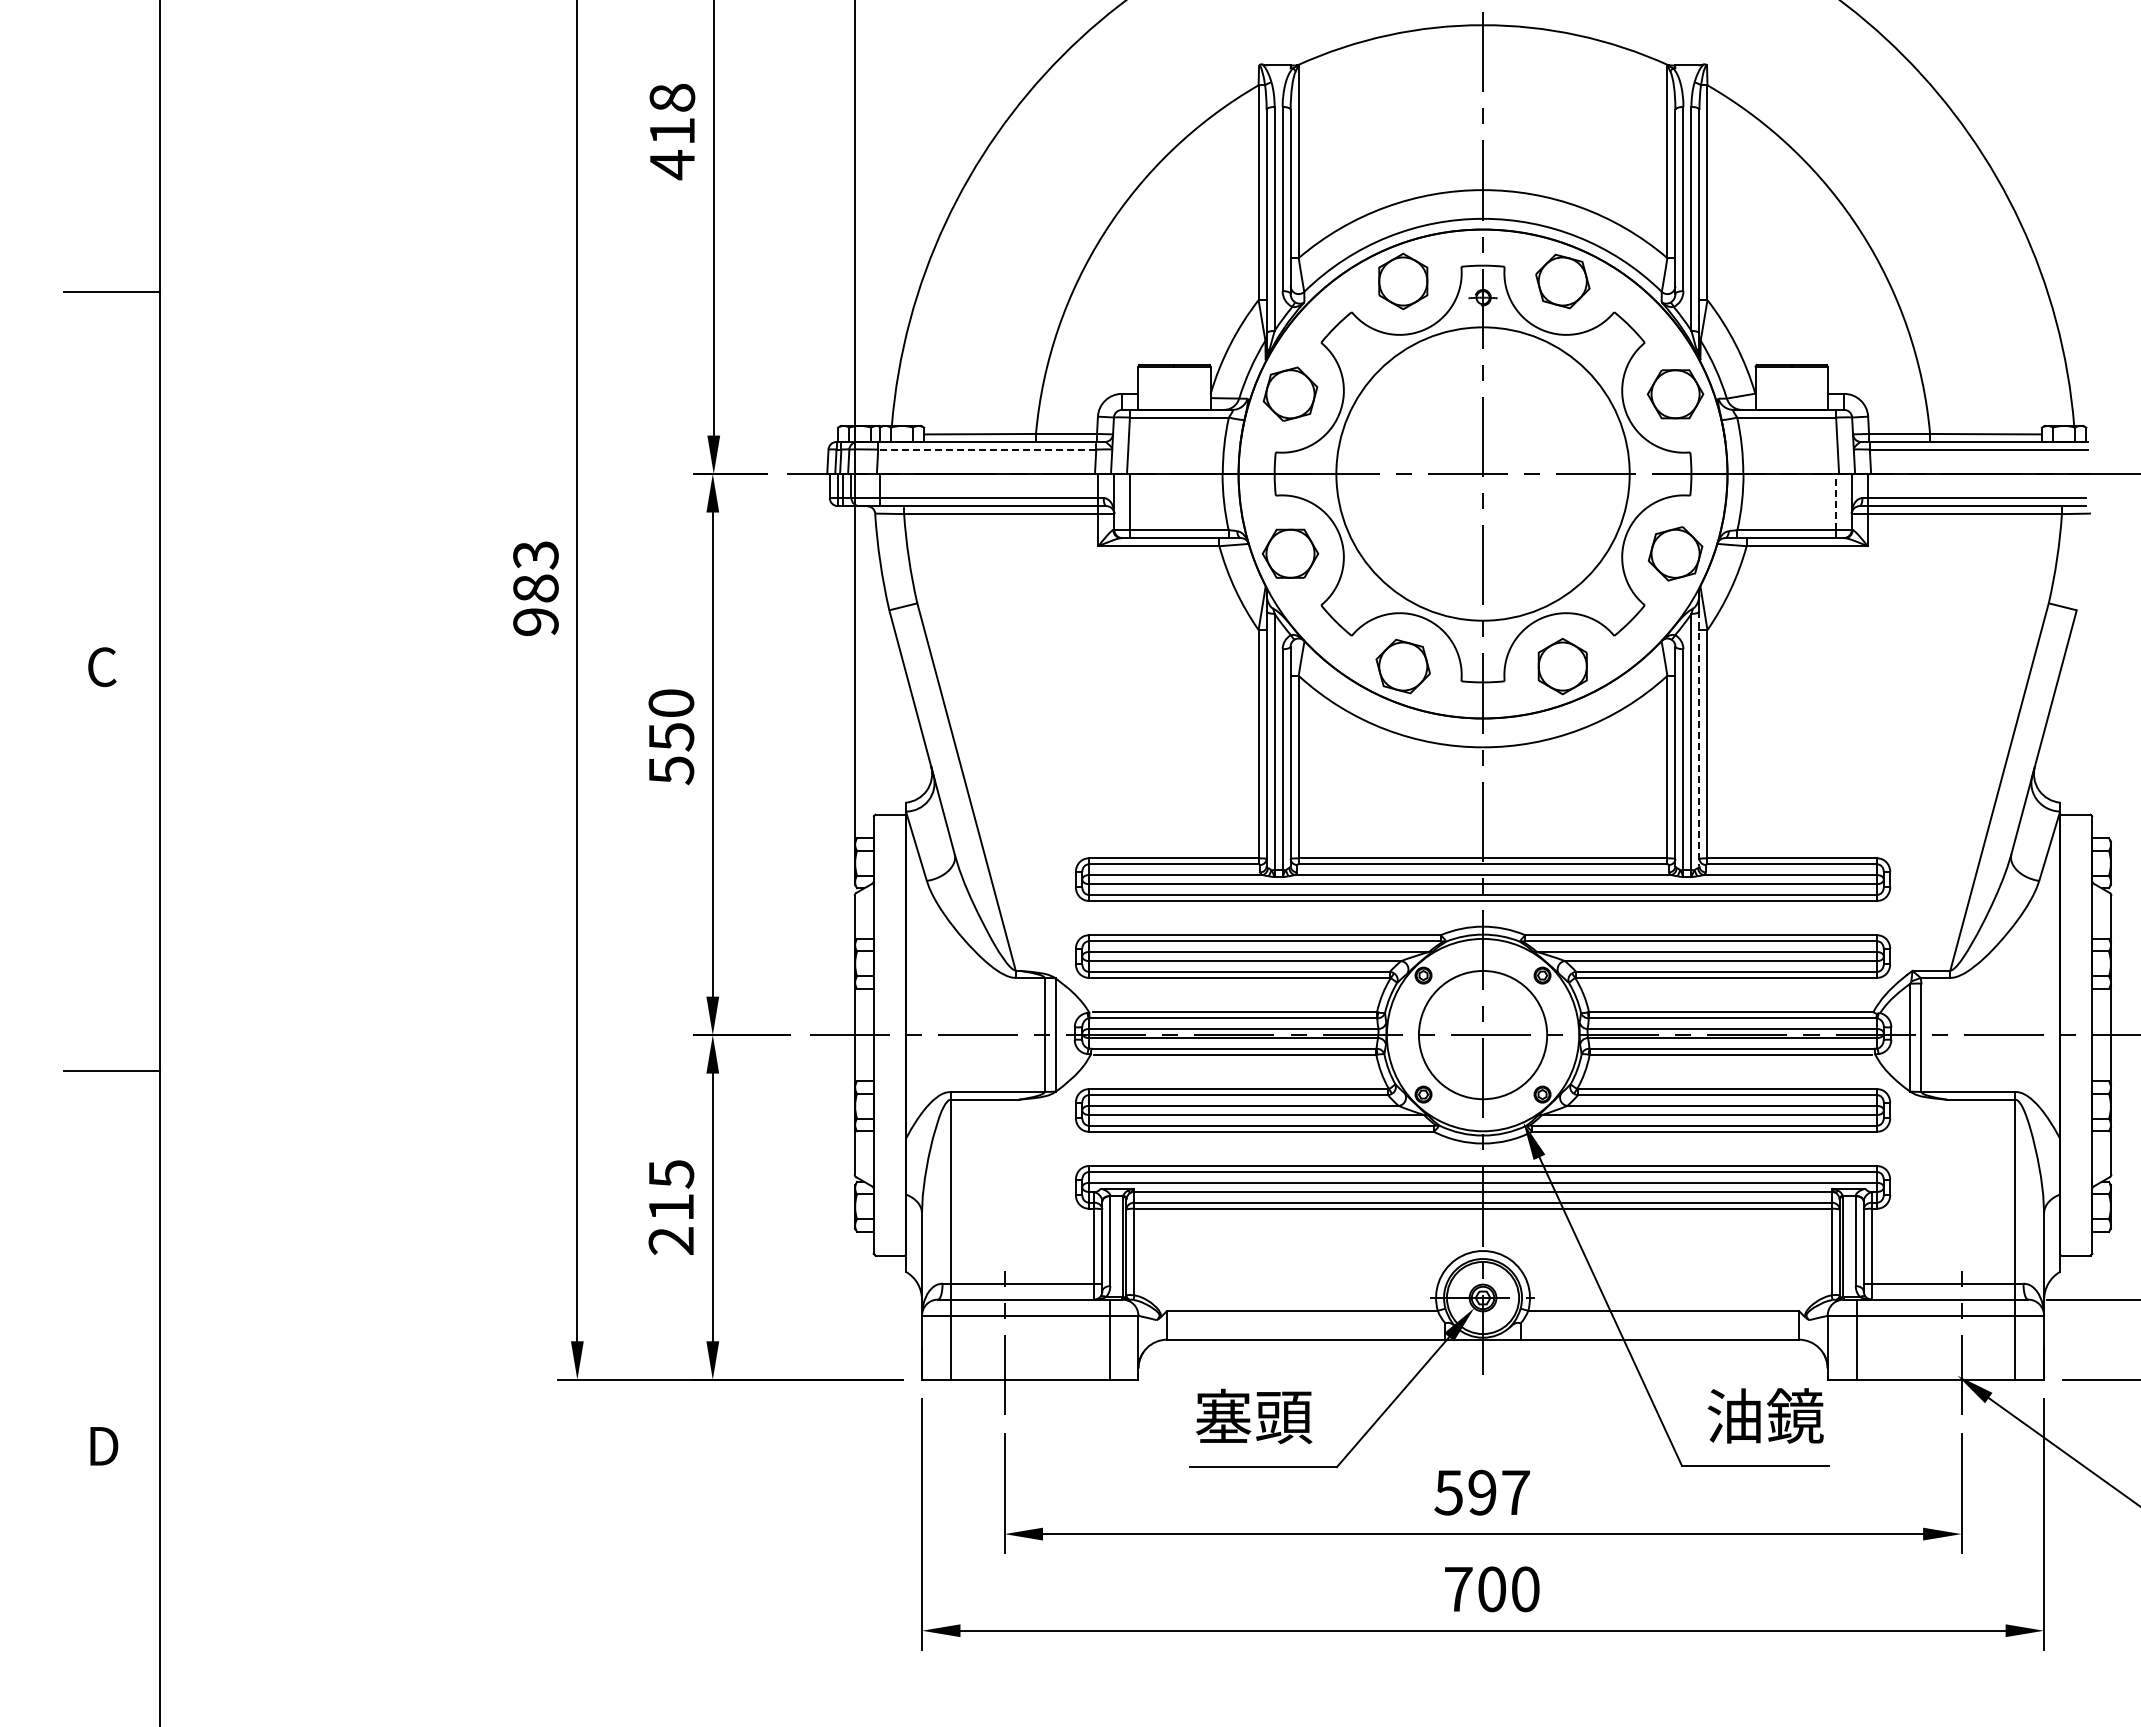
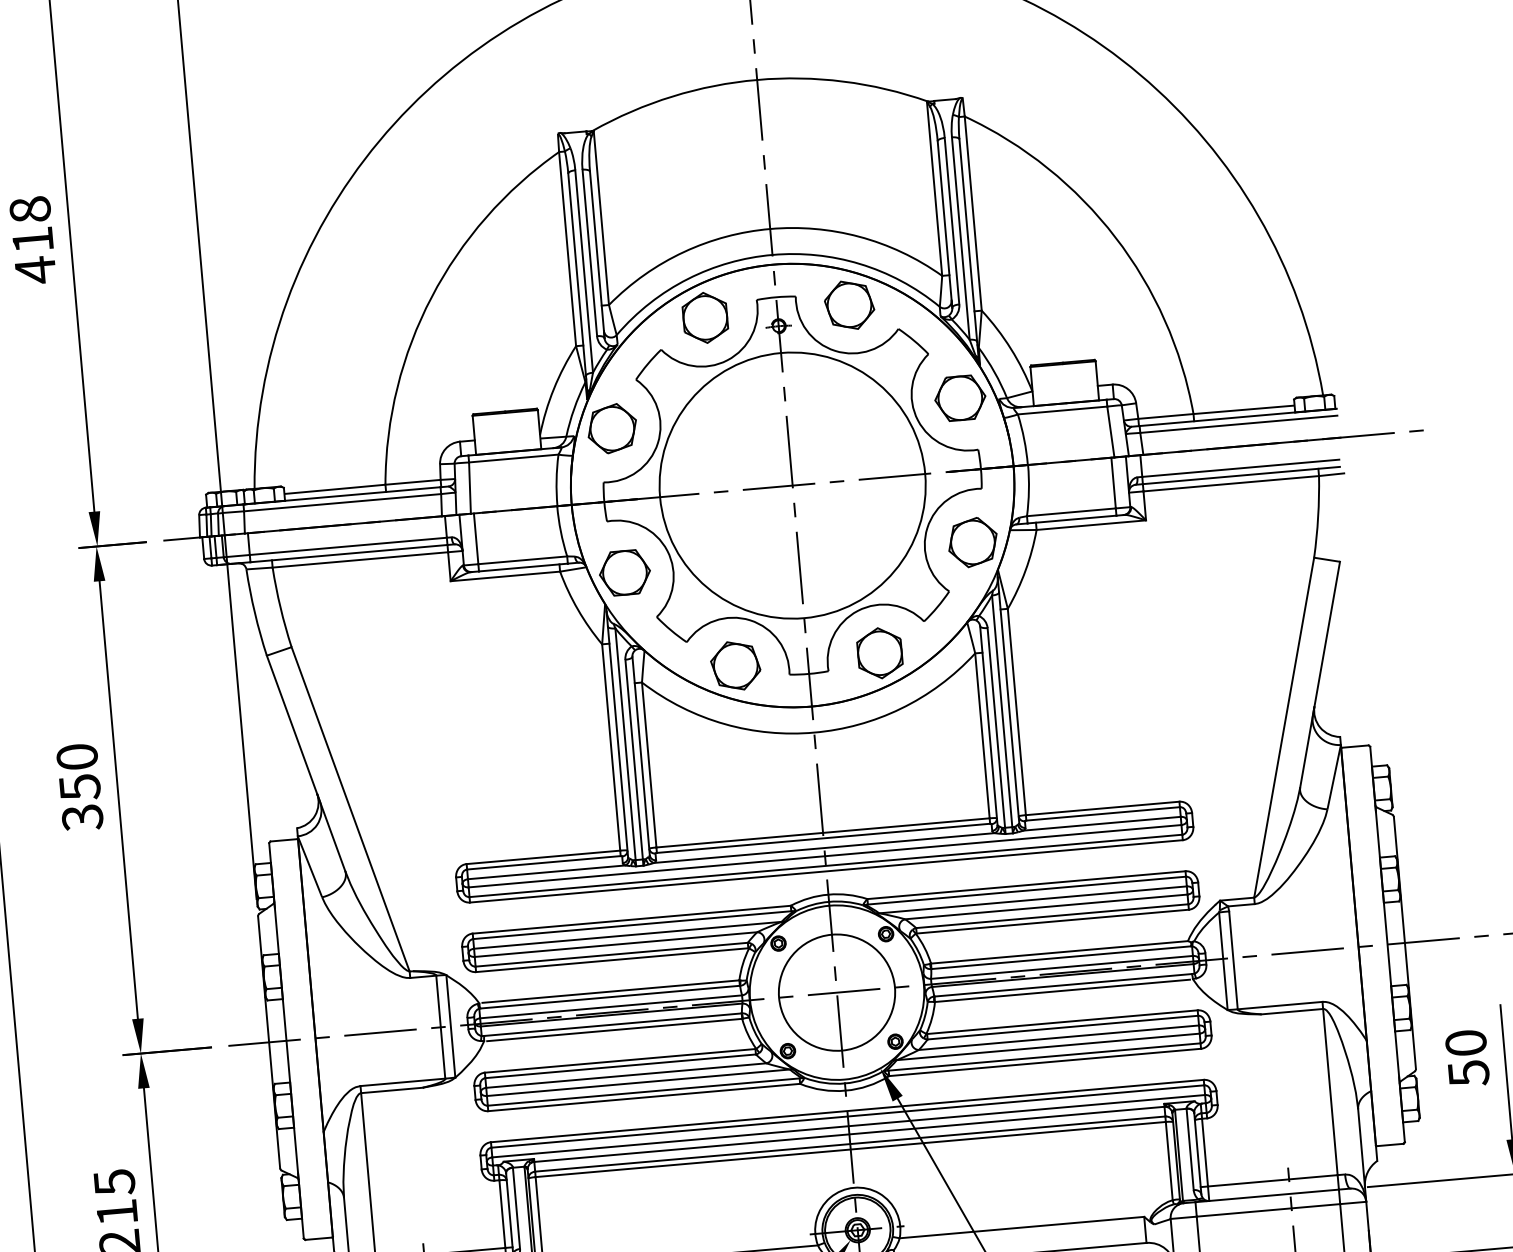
line: (986, 449) -> (341, 502), dashed -> solid
line: (1835, 501) -> (1113, 482), dashed -> solid
line: (1699, 738) -> (1009, 707), dashed -> solid
text: (670, 770) -> (81, 817), 550 -> 350

